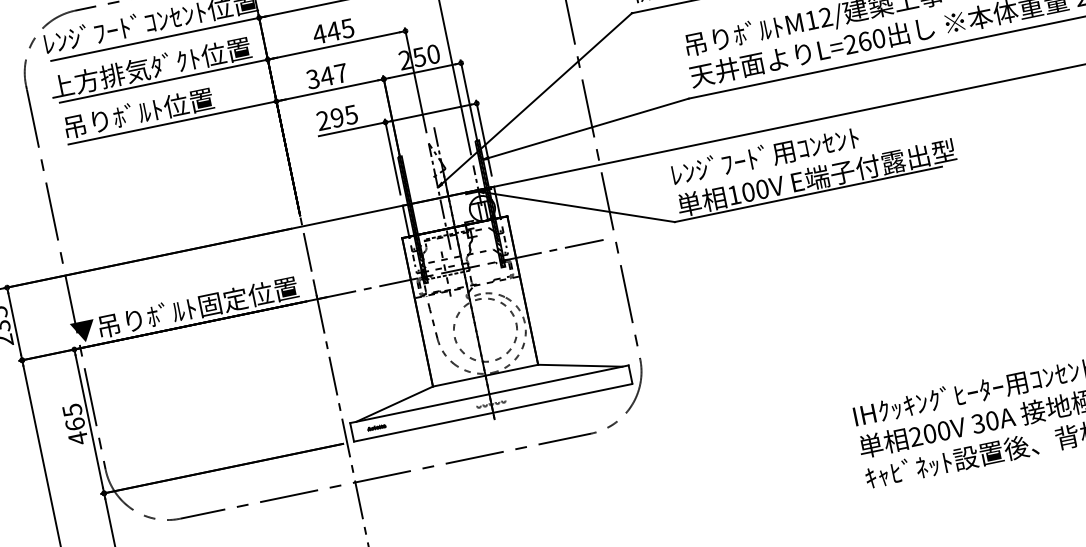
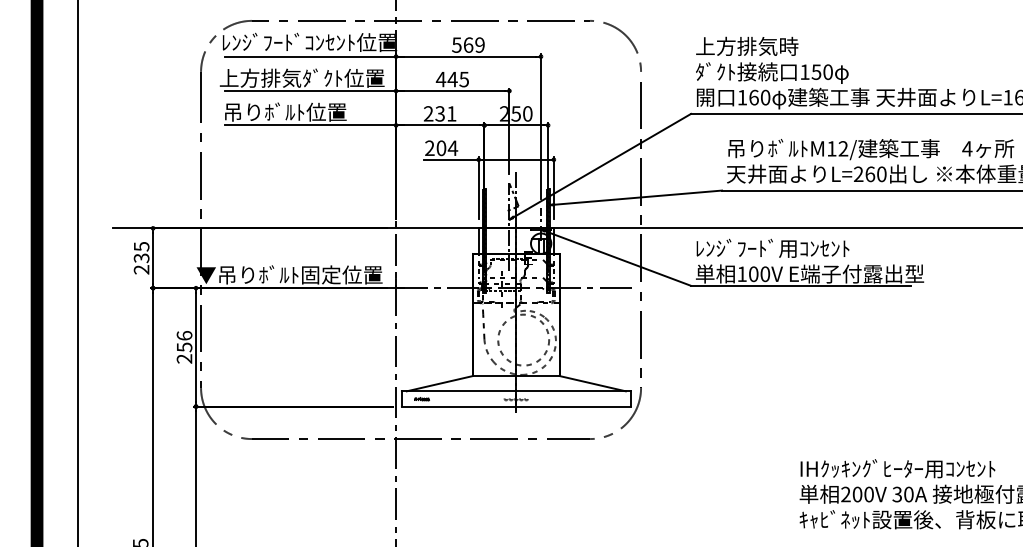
text: (326, 76) -> (439, 113), 347 -> 231
text: (344, 116) -> (447, 148), 295 -> 204
text: (75, 424) -> (184, 347), 465 -> 256

